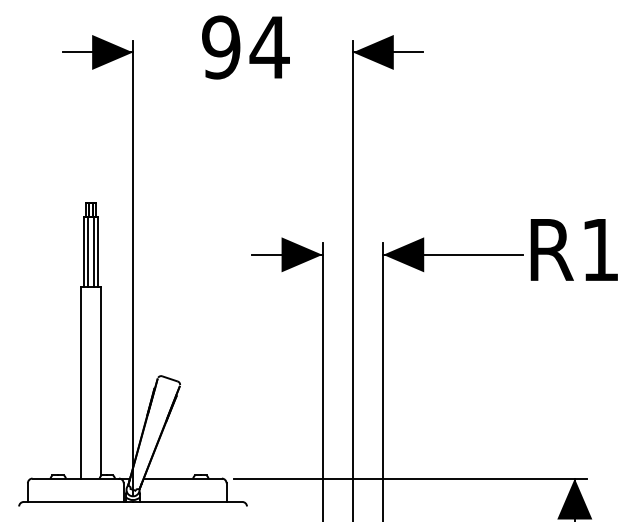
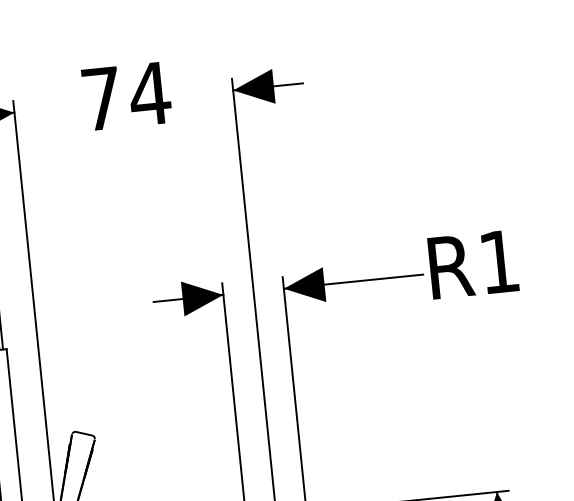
text: (221, 47) -> (101, 98), 94 -> 74

